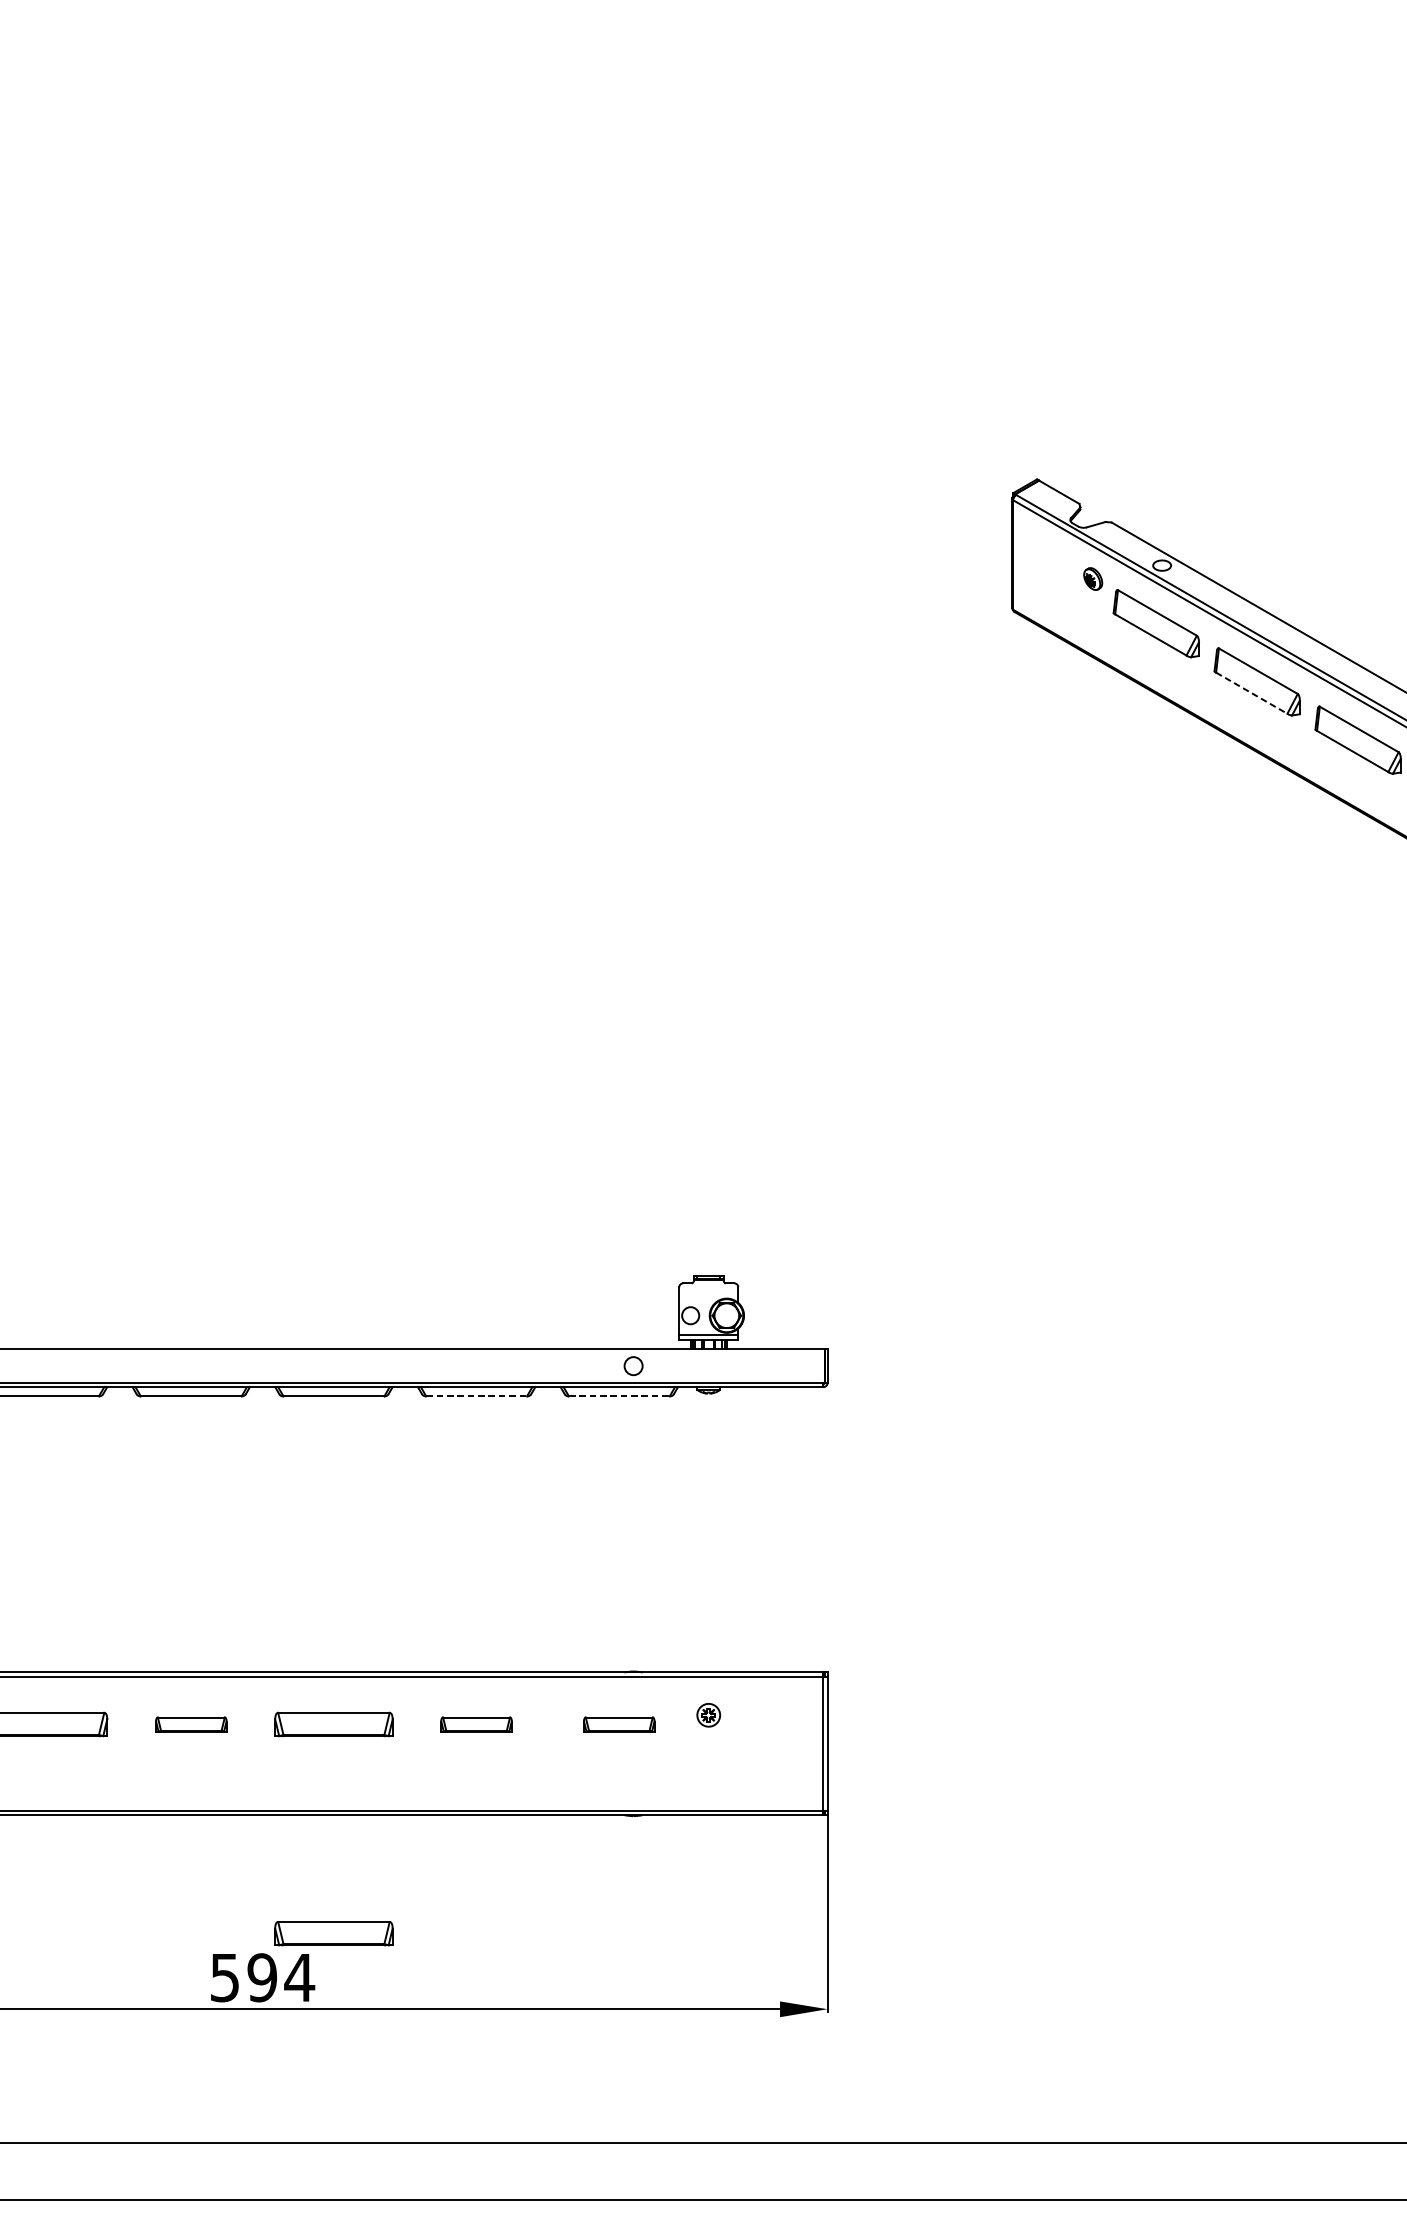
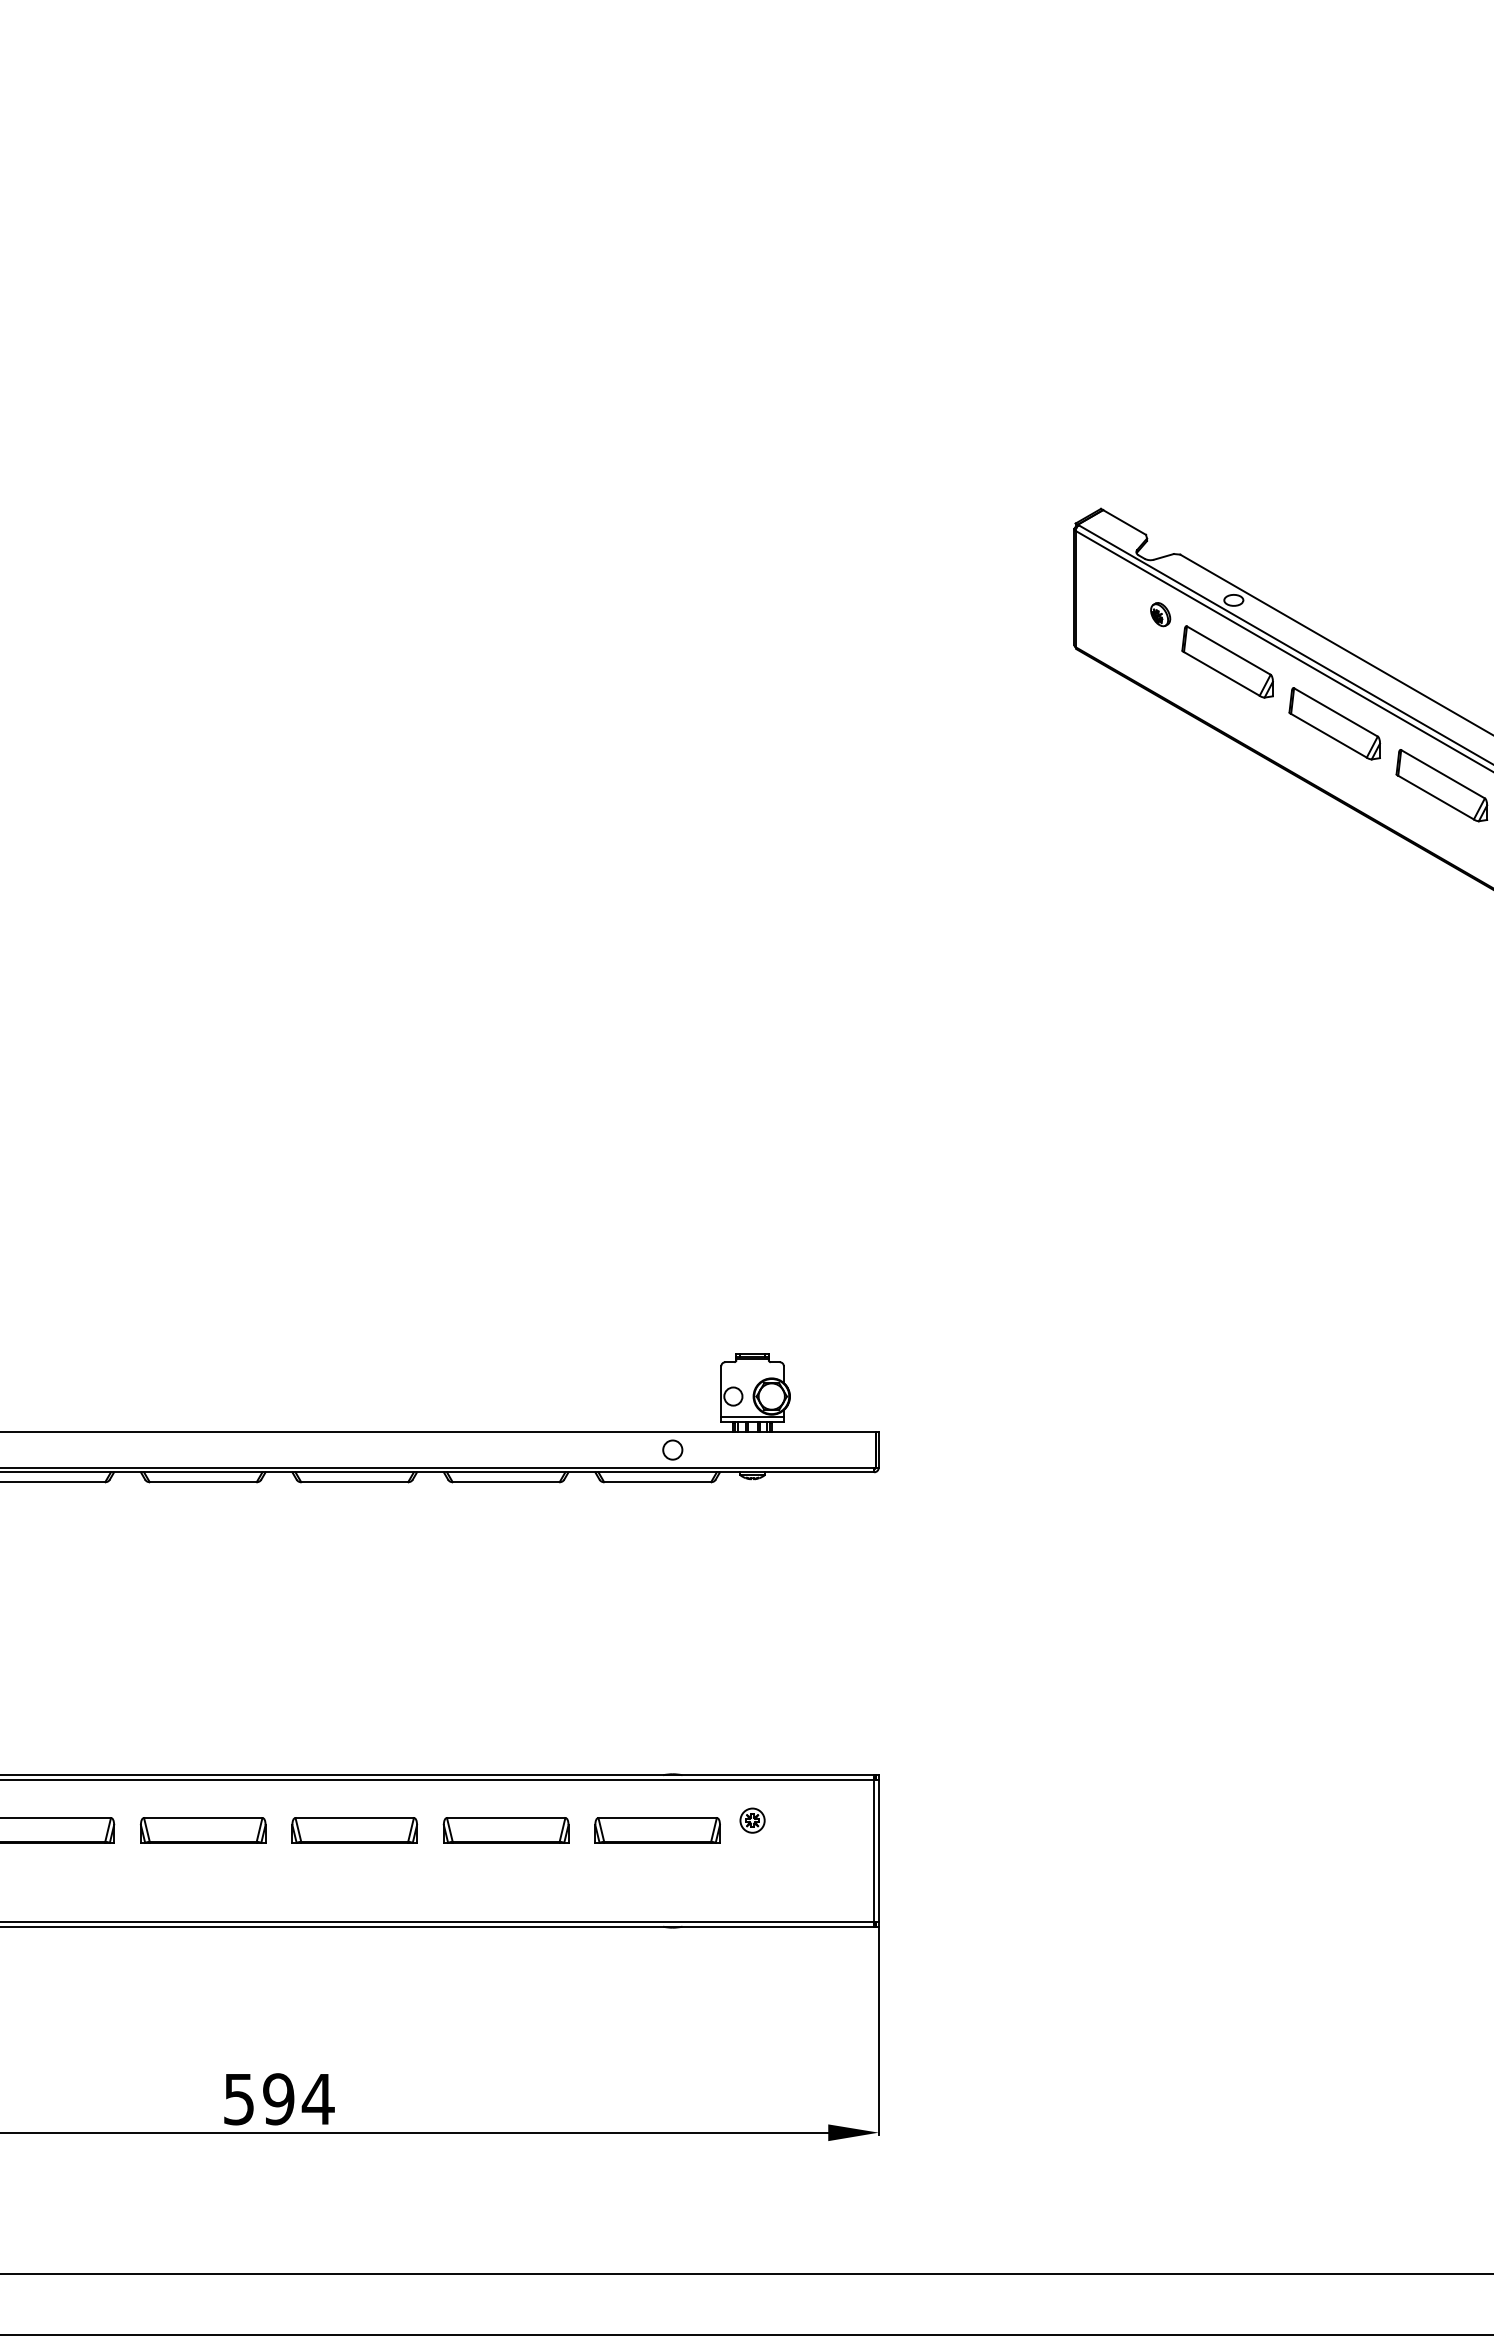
line: (1251, 692) -> (1328, 735), dashed -> solid
line: (476, 1396) -> (506, 1482), dashed -> solid
line: (619, 1396) -> (657, 1482), dashed -> solid
part: (191, 1724) -> (203, 1830), size x1.67
part: (475, 1724) -> (505, 1830), size x1.67
part: (619, 1724) -> (657, 1830), size x1.67
part: (333, 1933) -> (354, 2052), removed

